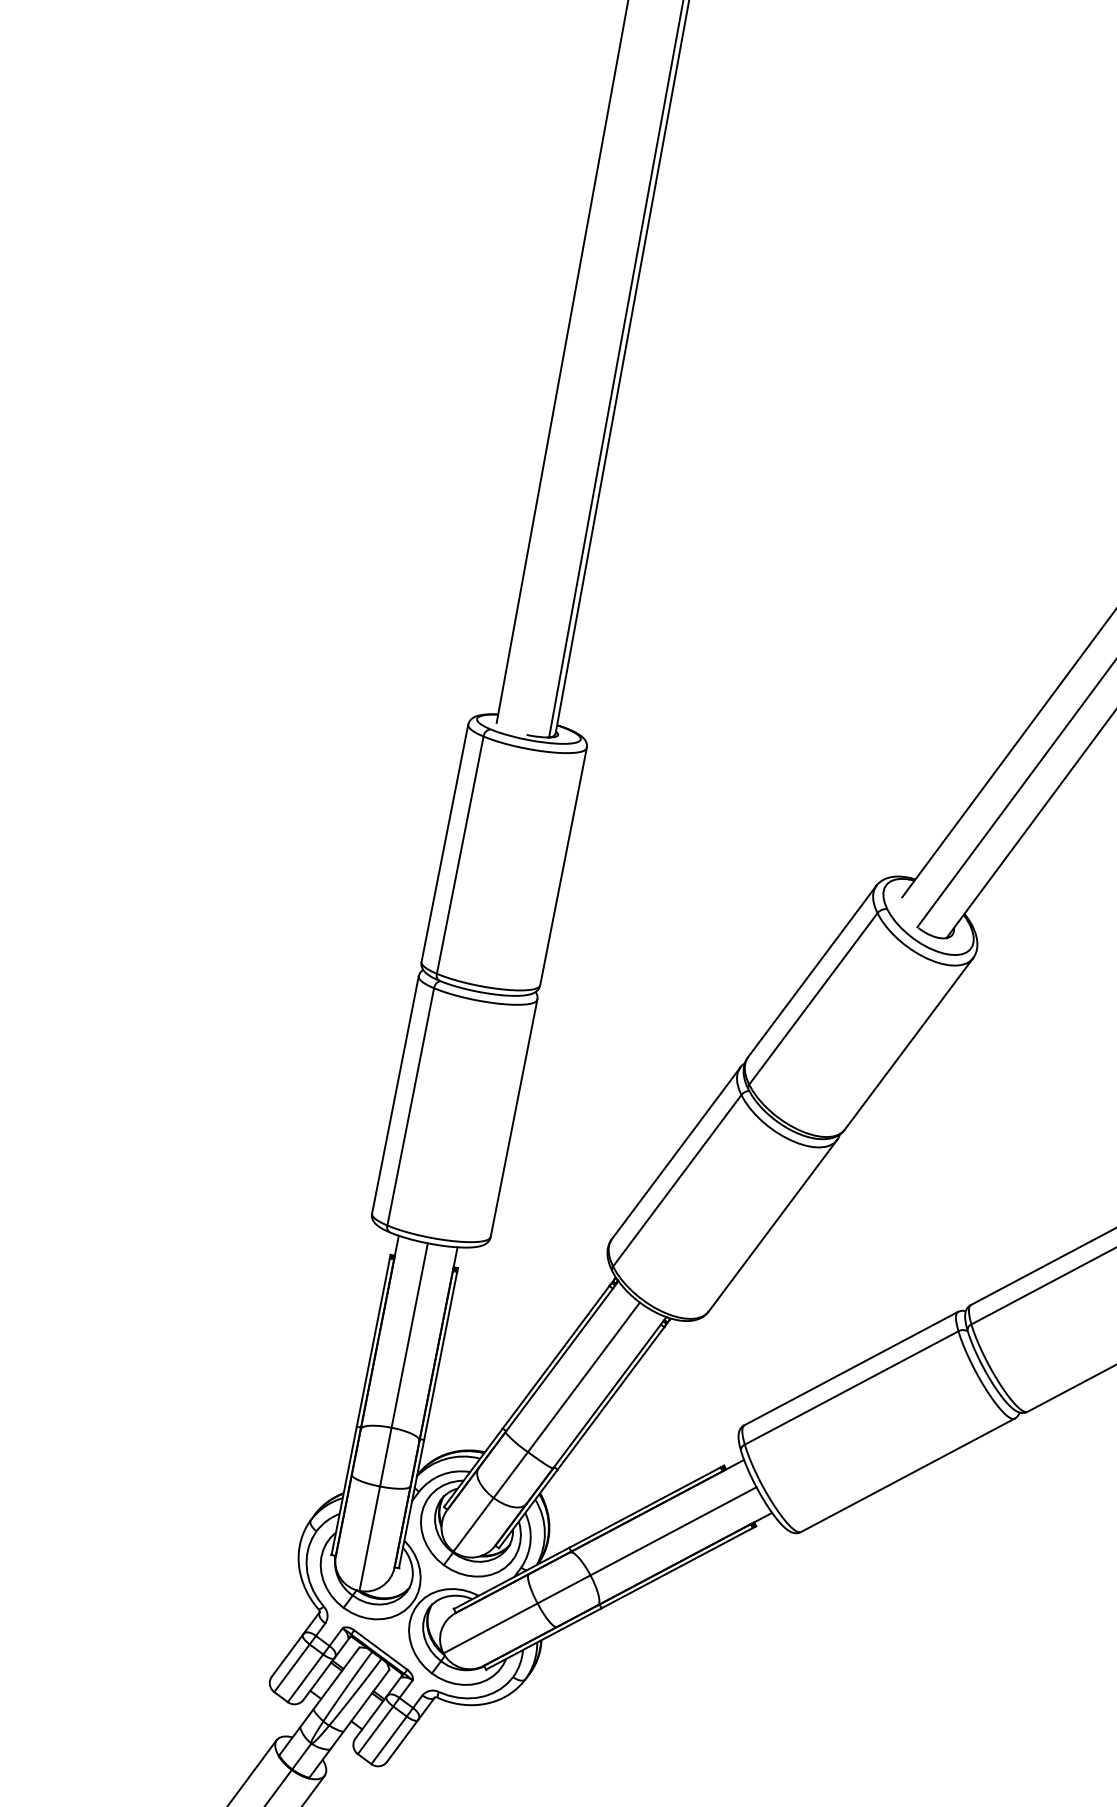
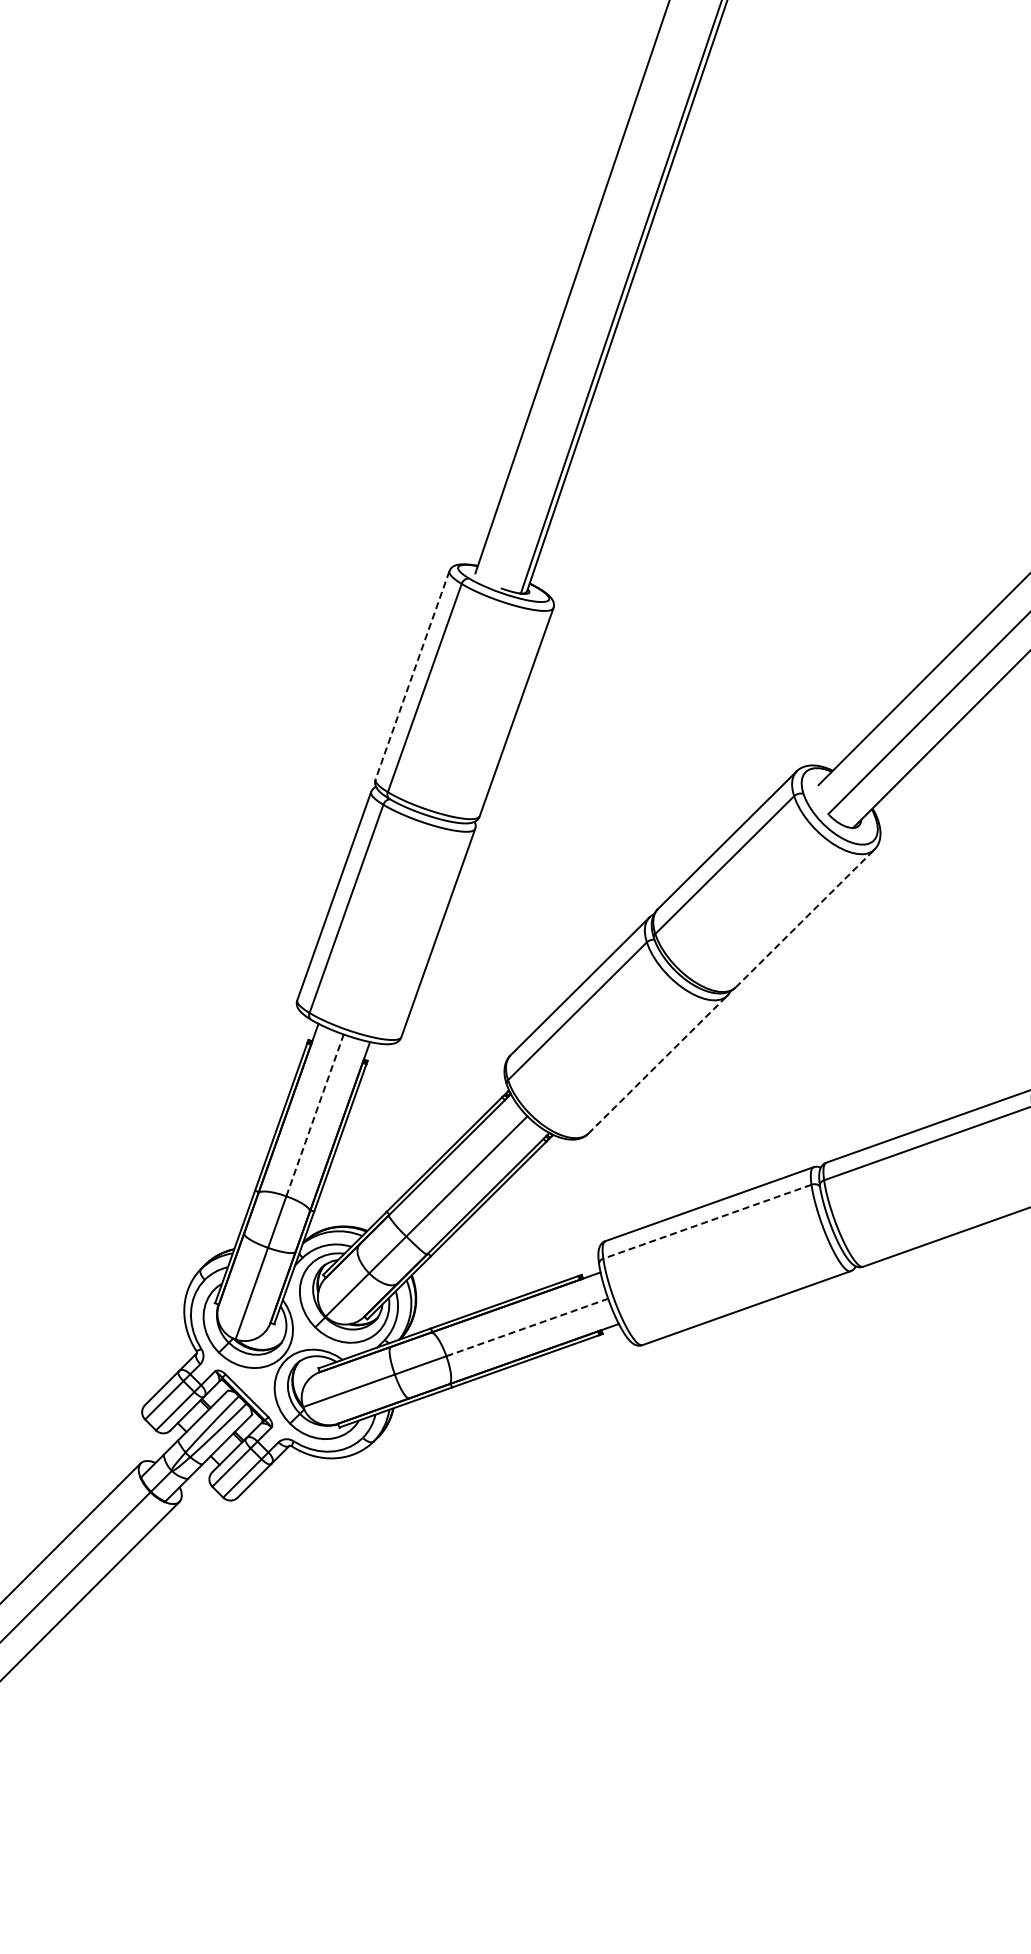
line: (444, 843) -> (412, 675), solid -> dashed
line: (909, 1043) -> (805, 918), solid -> dashed
line: (772, 1225) -> (657, 1064), solid -> dashed
line: (410, 1335) -> (315, 1115), solid -> dashed
line: (850, 1387) -> (706, 1221), solid -> dashed
line: (673, 1531) -> (527, 1327), solid -> dashed

